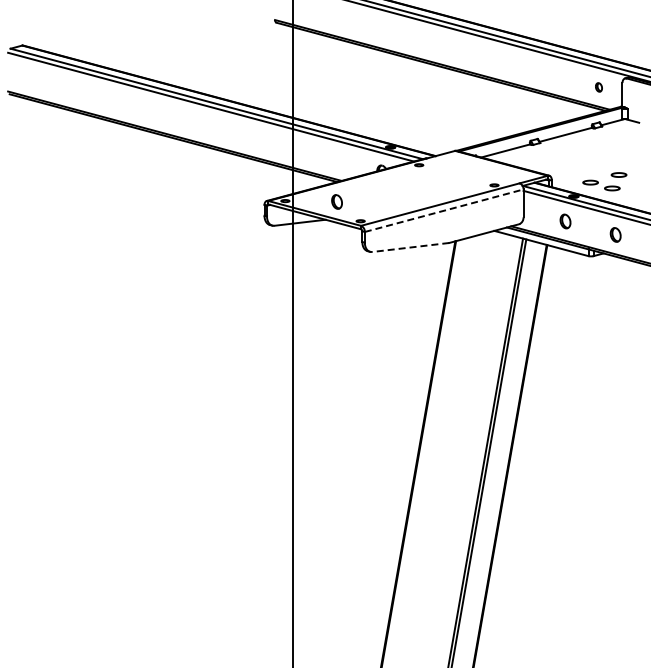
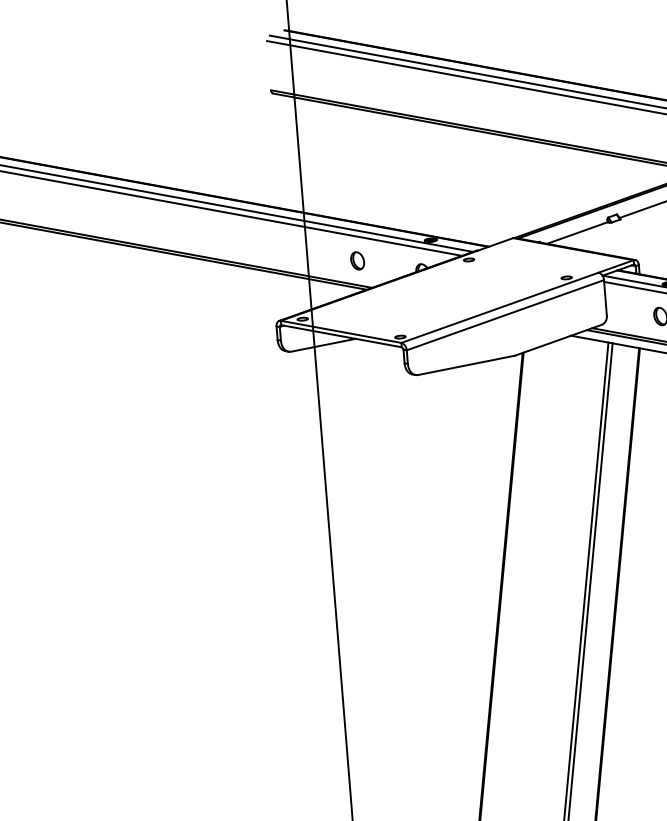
part: (336, 201) -> (356, 260), moved
line: (444, 210) -> (505, 314), dashed -> solid
line: (410, 247) -> (466, 365), dashed -> solid

